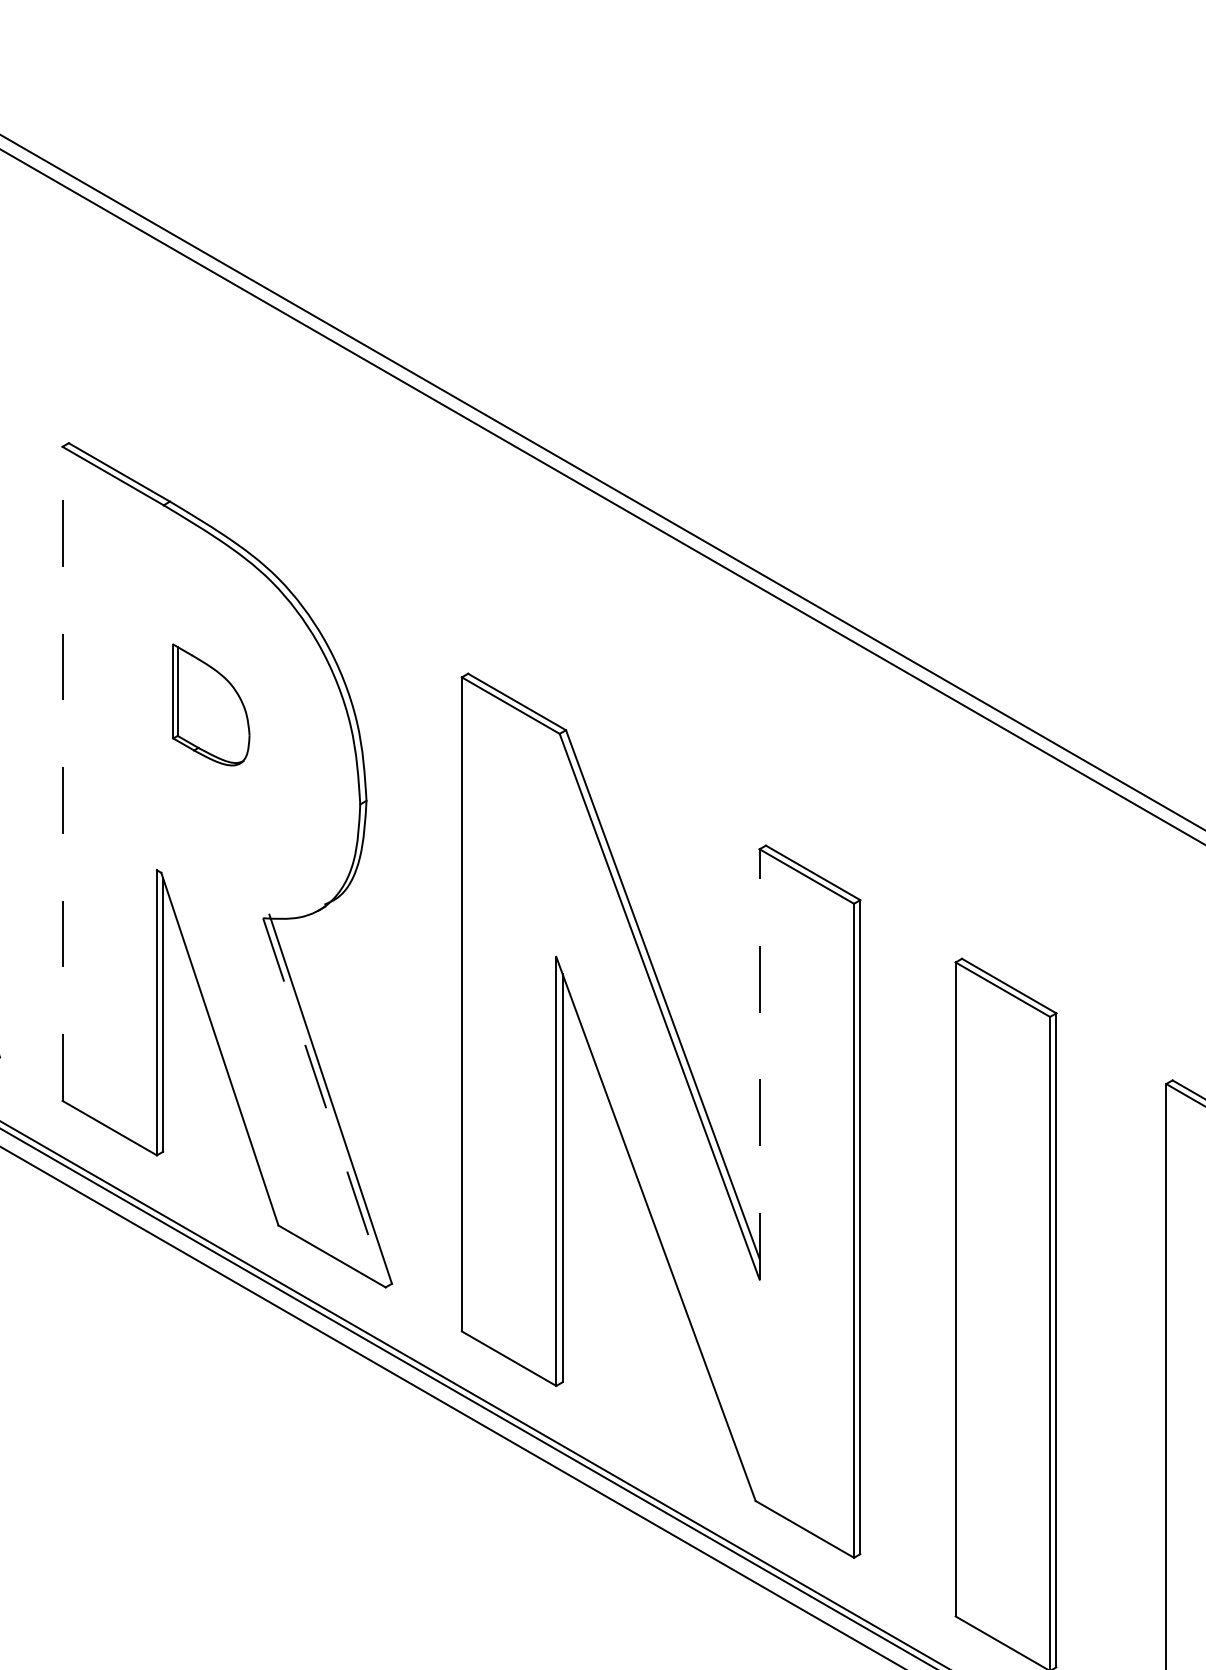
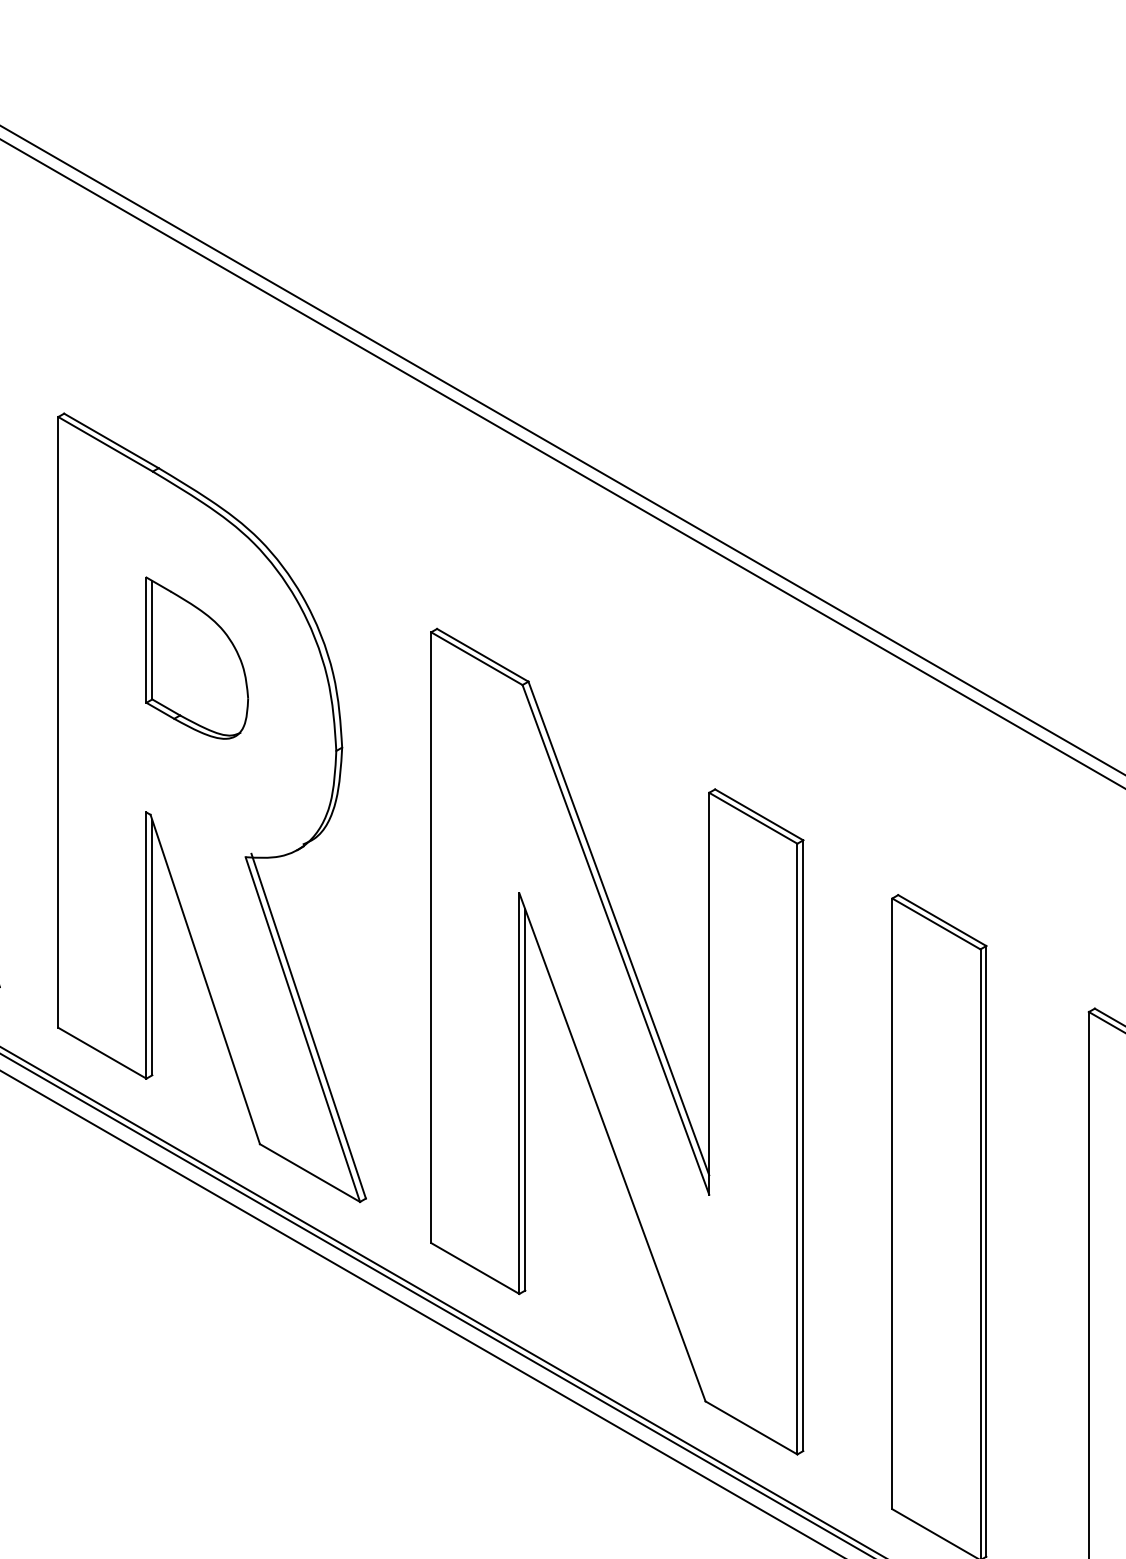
part: (211, 704) -> (197, 657), size x1.43
line: (62, 772) -> (58, 721), dashed -> solid
line: (759, 1064) -> (709, 993), dashed -> solid
line: (324, 1102) -> (302, 1029), dashed -> solid

